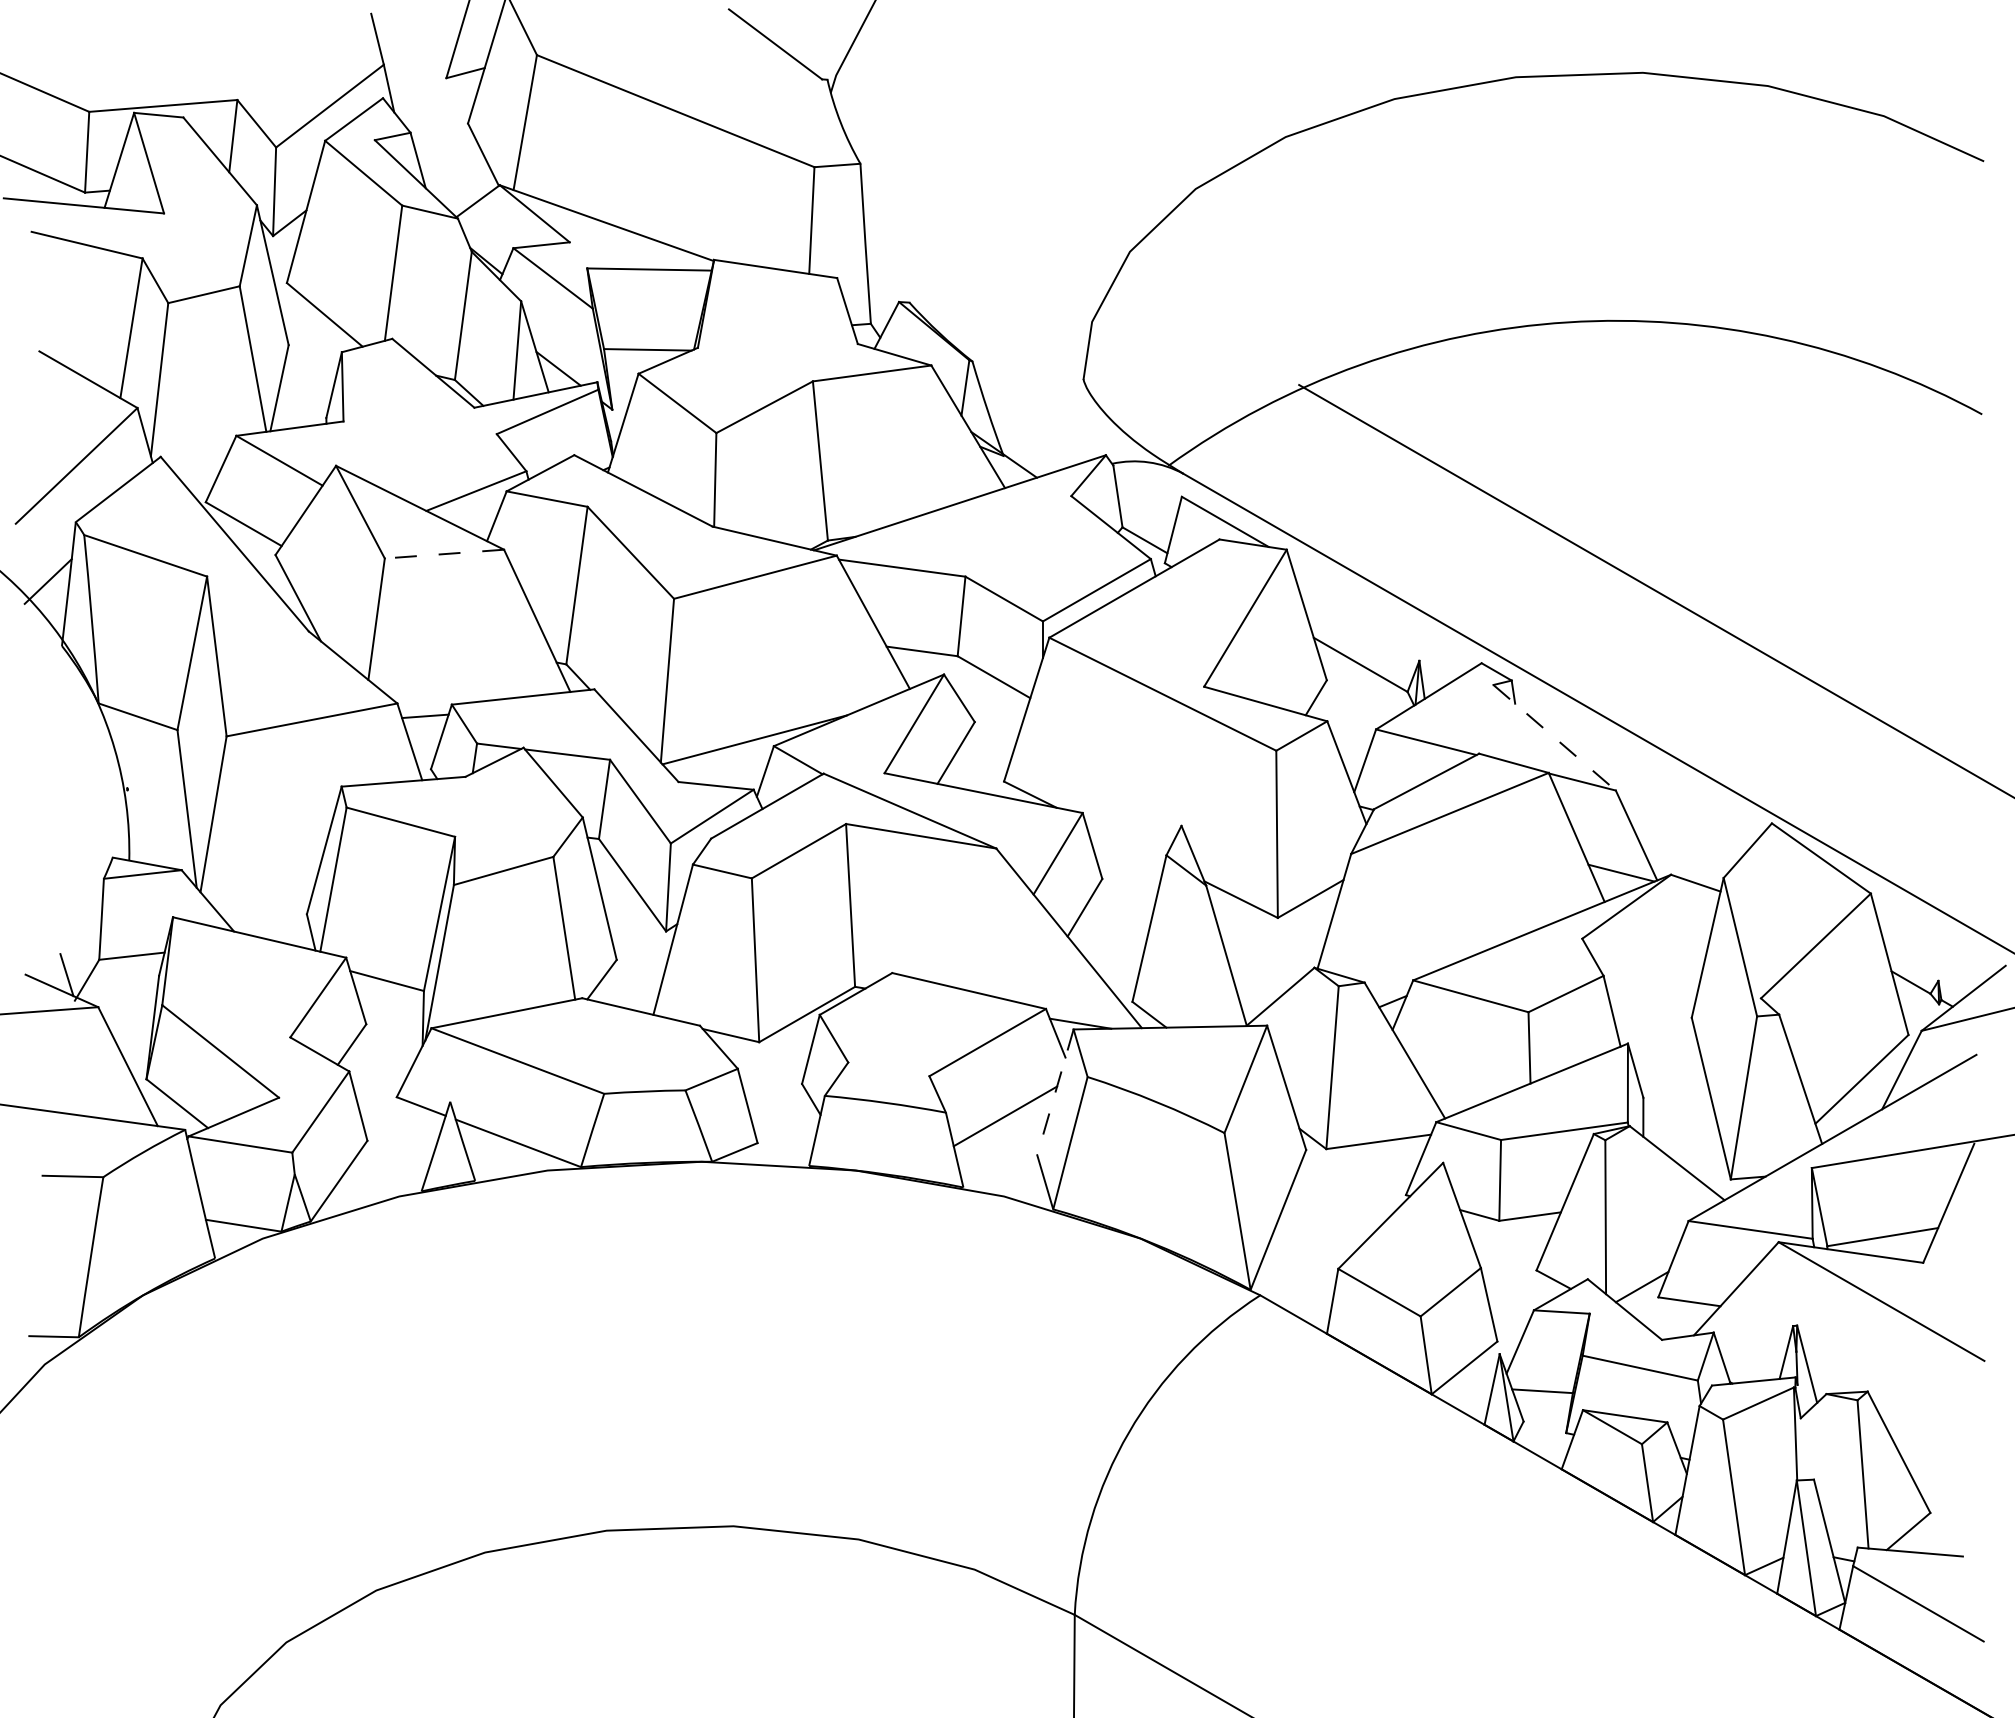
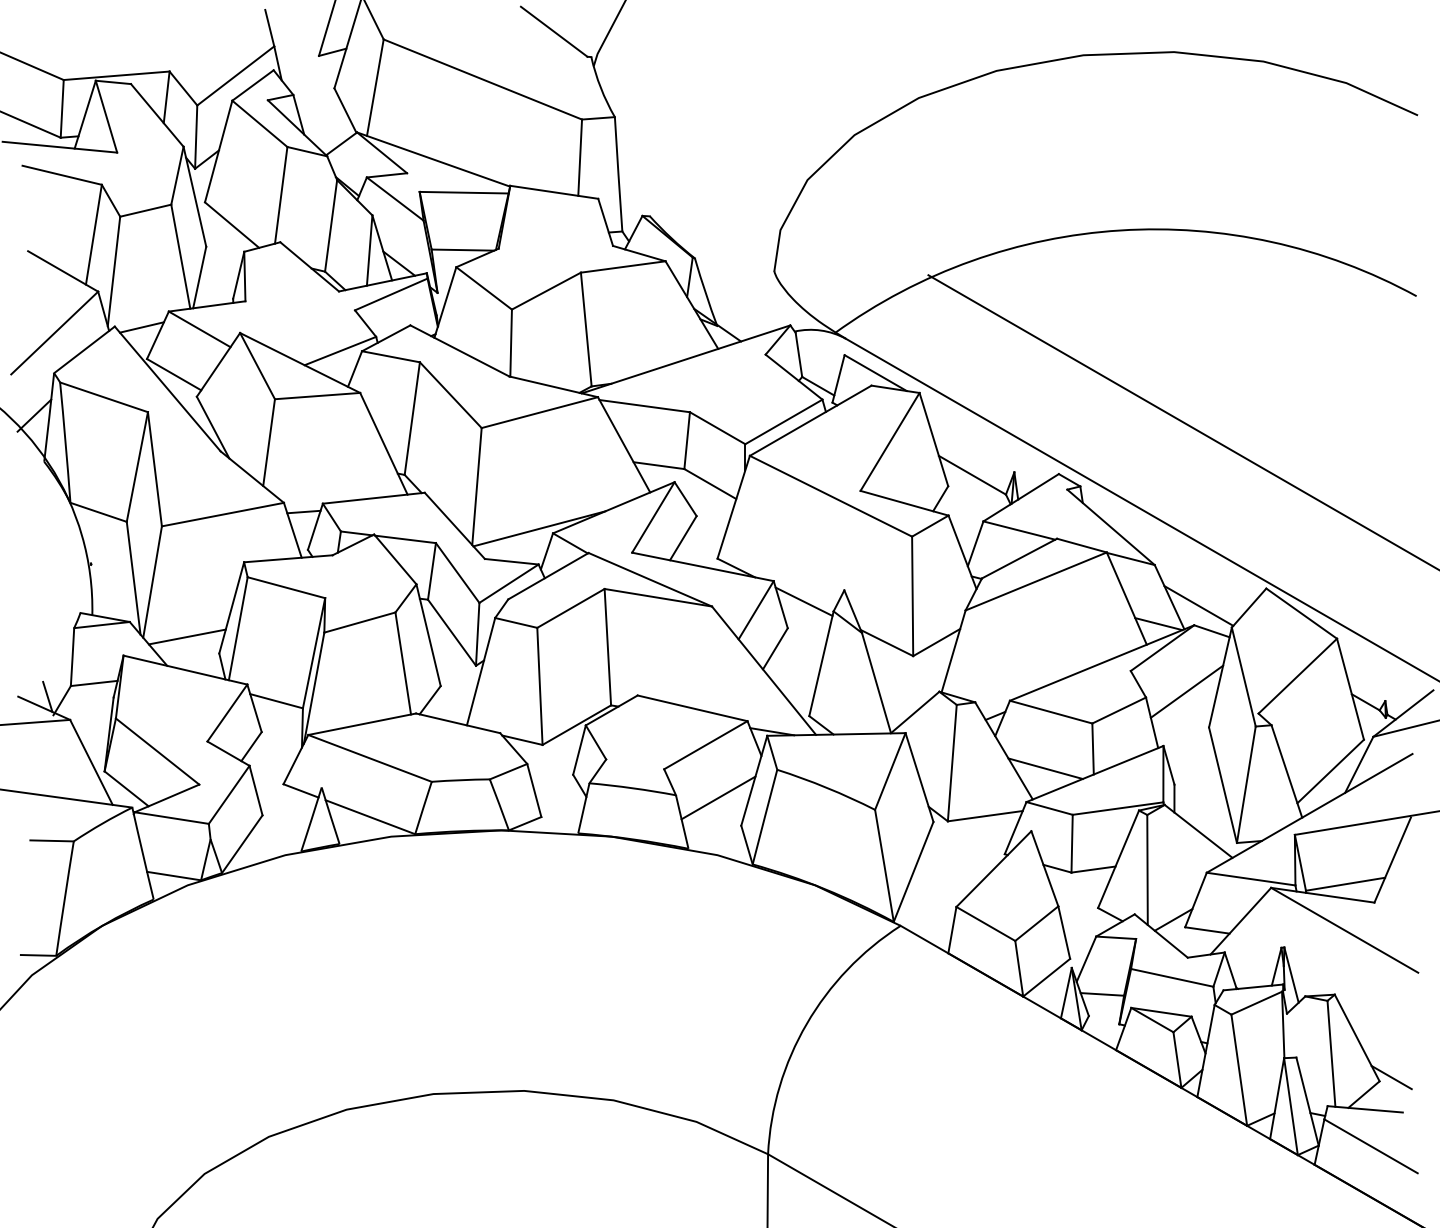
line: (198, 457) -> (141, 327), added
line: (444, 554) -> (317, 396), dashed -> solid
line: (1554, 737) -> (1110, 527), dashed -> solid
line: (1124, 841) -> (803, 601), added
line: (1677, 847) -> (1198, 605), added
line: (262, 890) -> (187, 636), added
line: (1660, 967) -> (1186, 691), added
line: (1463, 1075) -> (1045, 768), added
line: (1055, 1092) -> (754, 780), dashed -> solid
line: (1947, 1507) -> (1391, 1077), added

